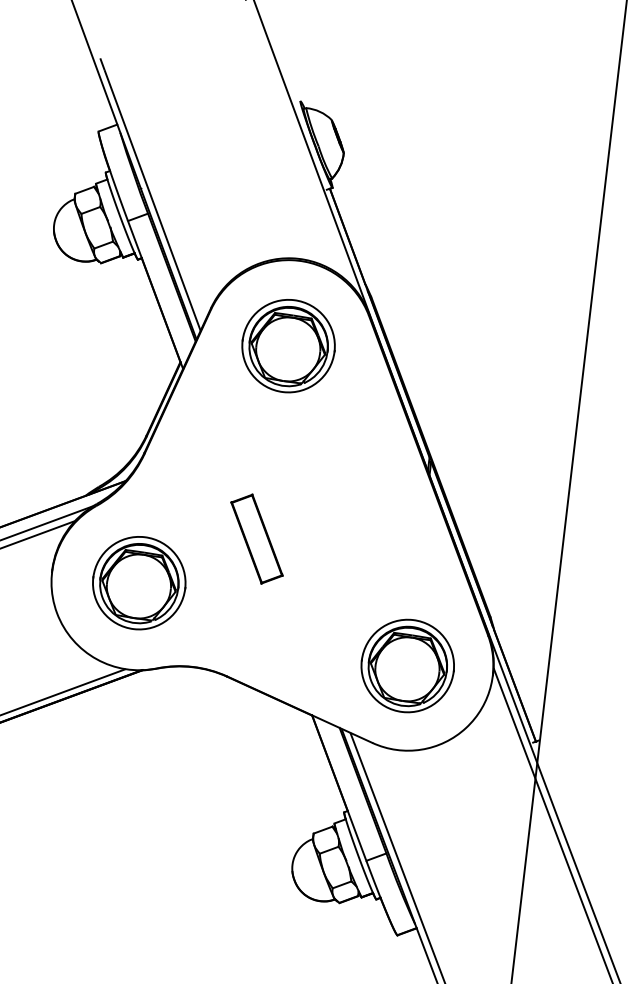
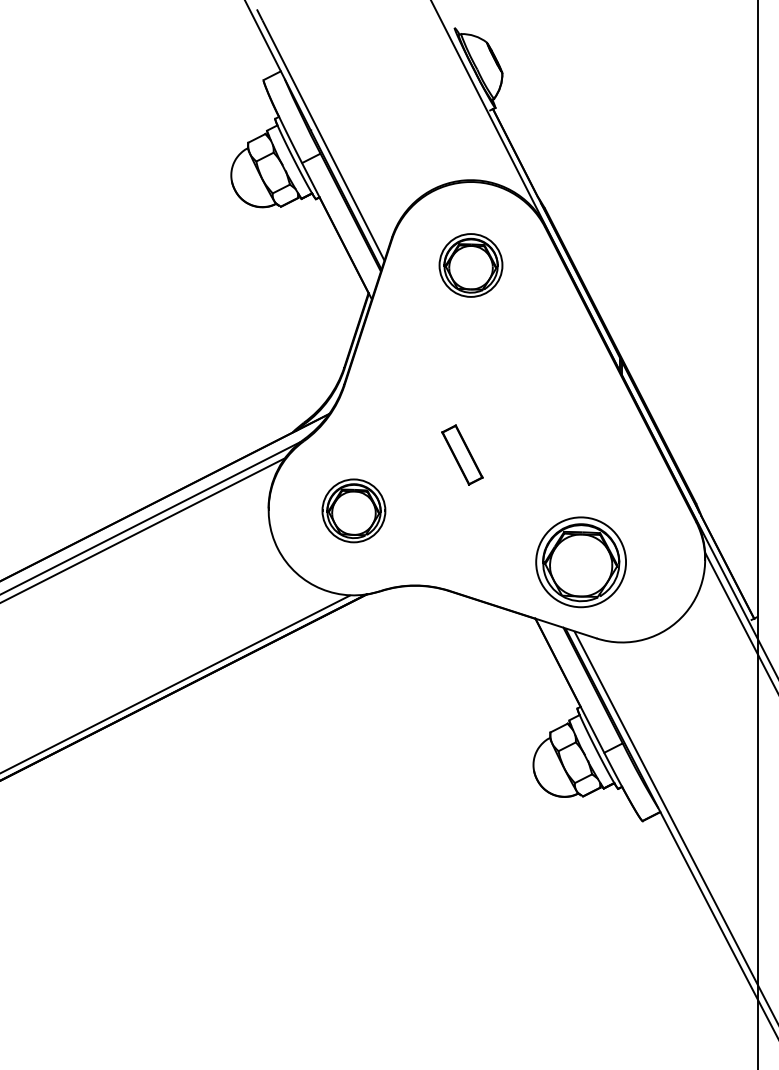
part: (288, 346) -> (470, 265), size x0.7
part: (257, 538) -> (462, 454), size x0.7
part: (138, 582) -> (353, 510), size x0.7
part: (407, 666) -> (580, 562), moved

